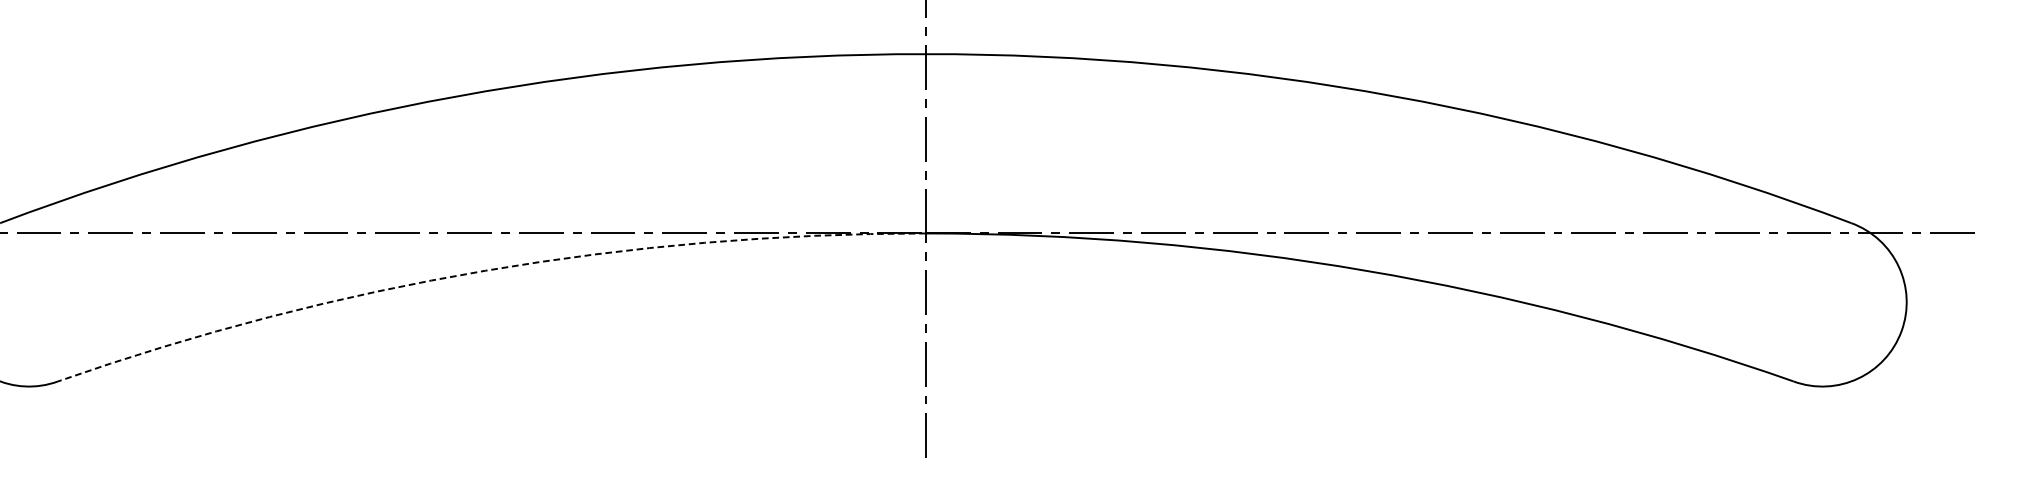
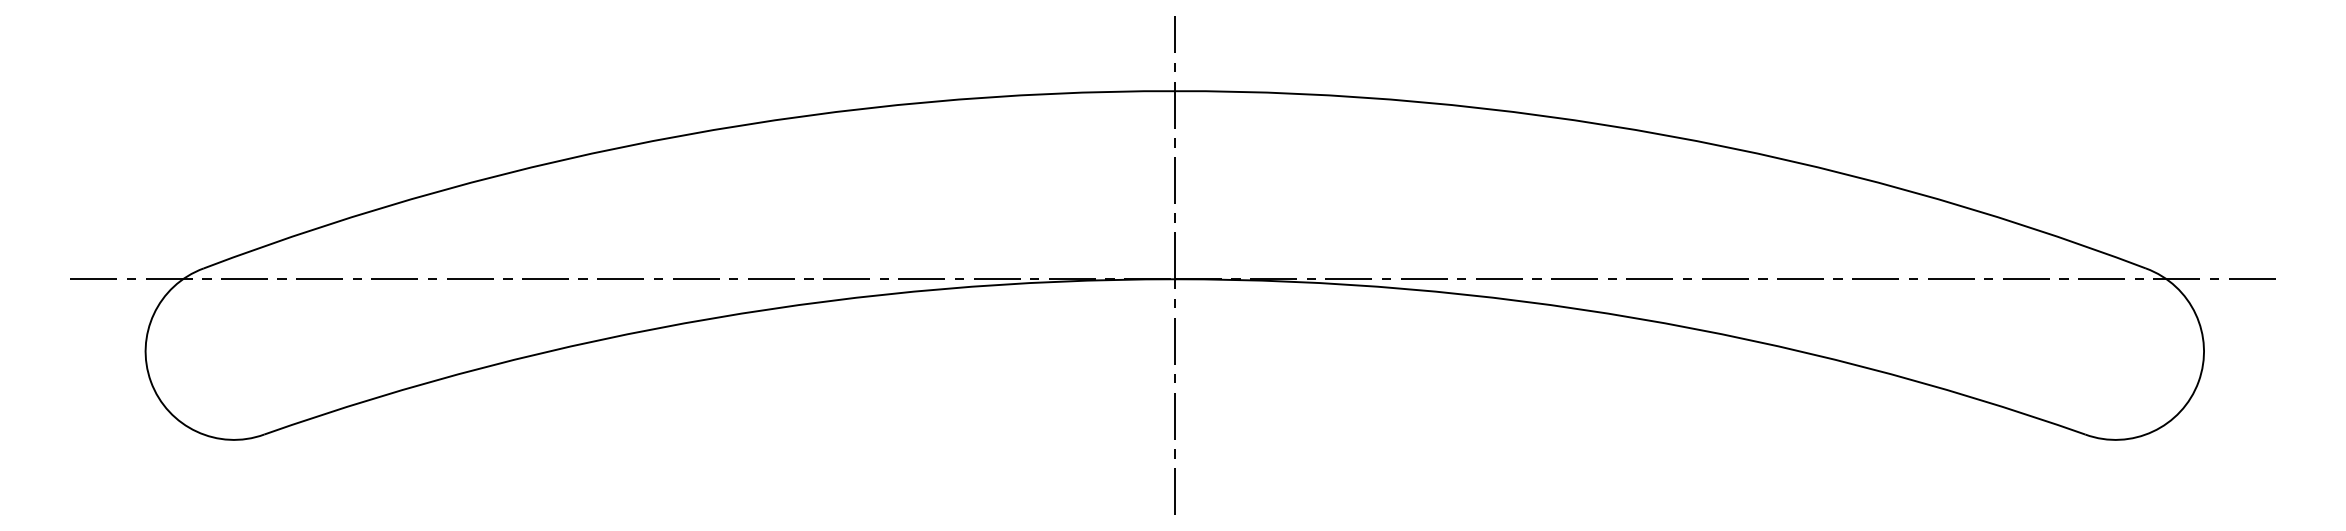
arc: (485, 270) -> (712, 318), dashed -> solid

